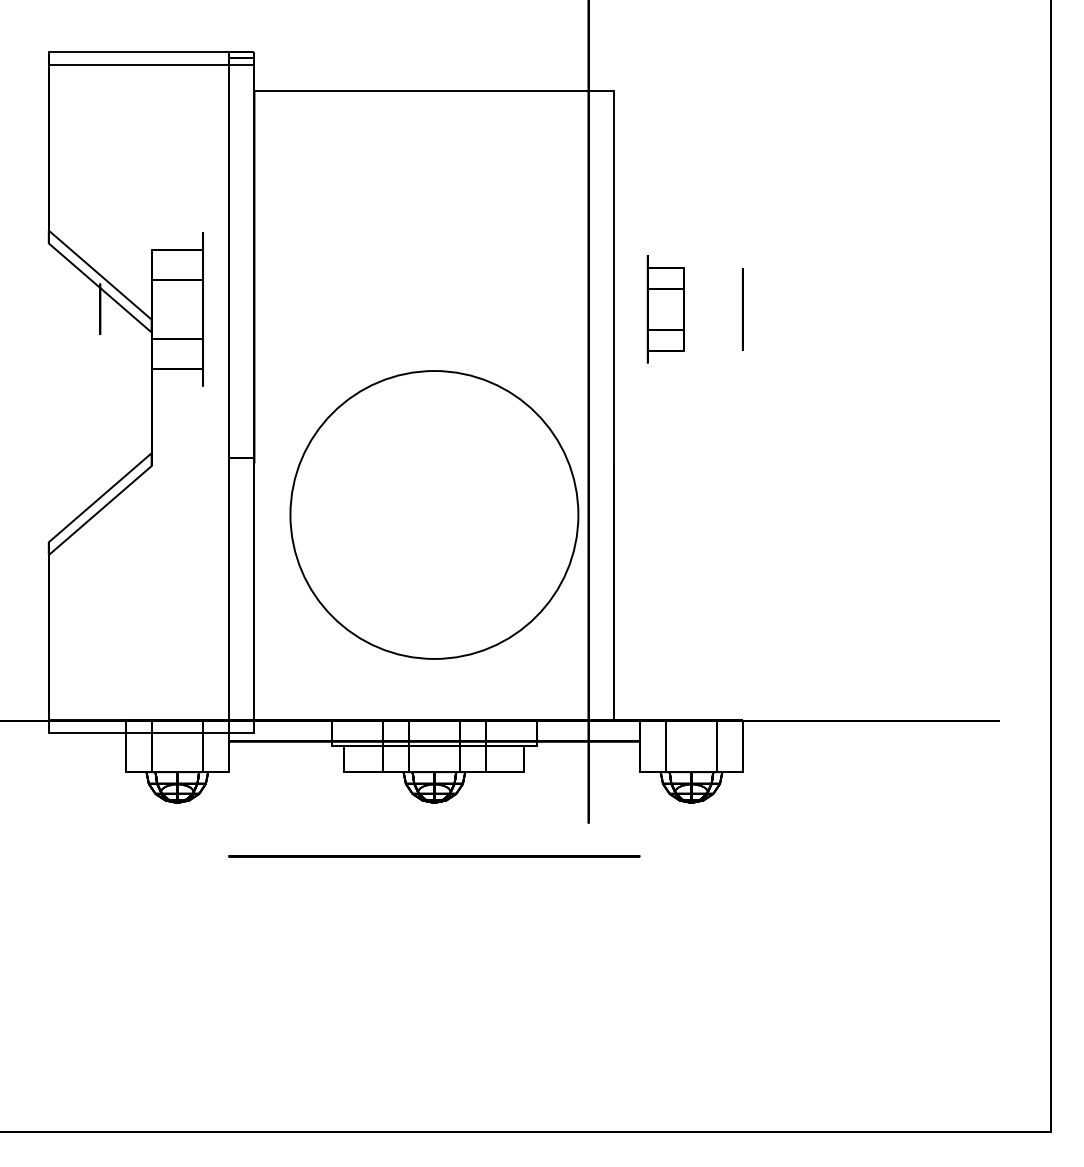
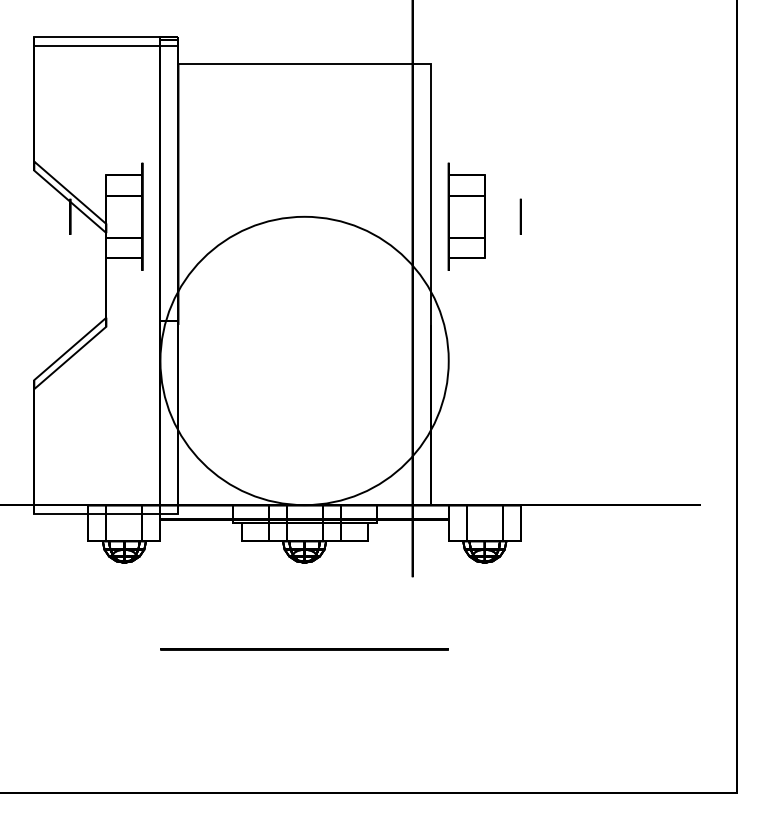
circle: (742, 308) -> (520, 216), size x0.62
part: (665, 309) -> (466, 216), size x1.43
circle: (434, 514) -> (304, 360), size x1.43
line: (434, 856) -> (304, 649), moved

